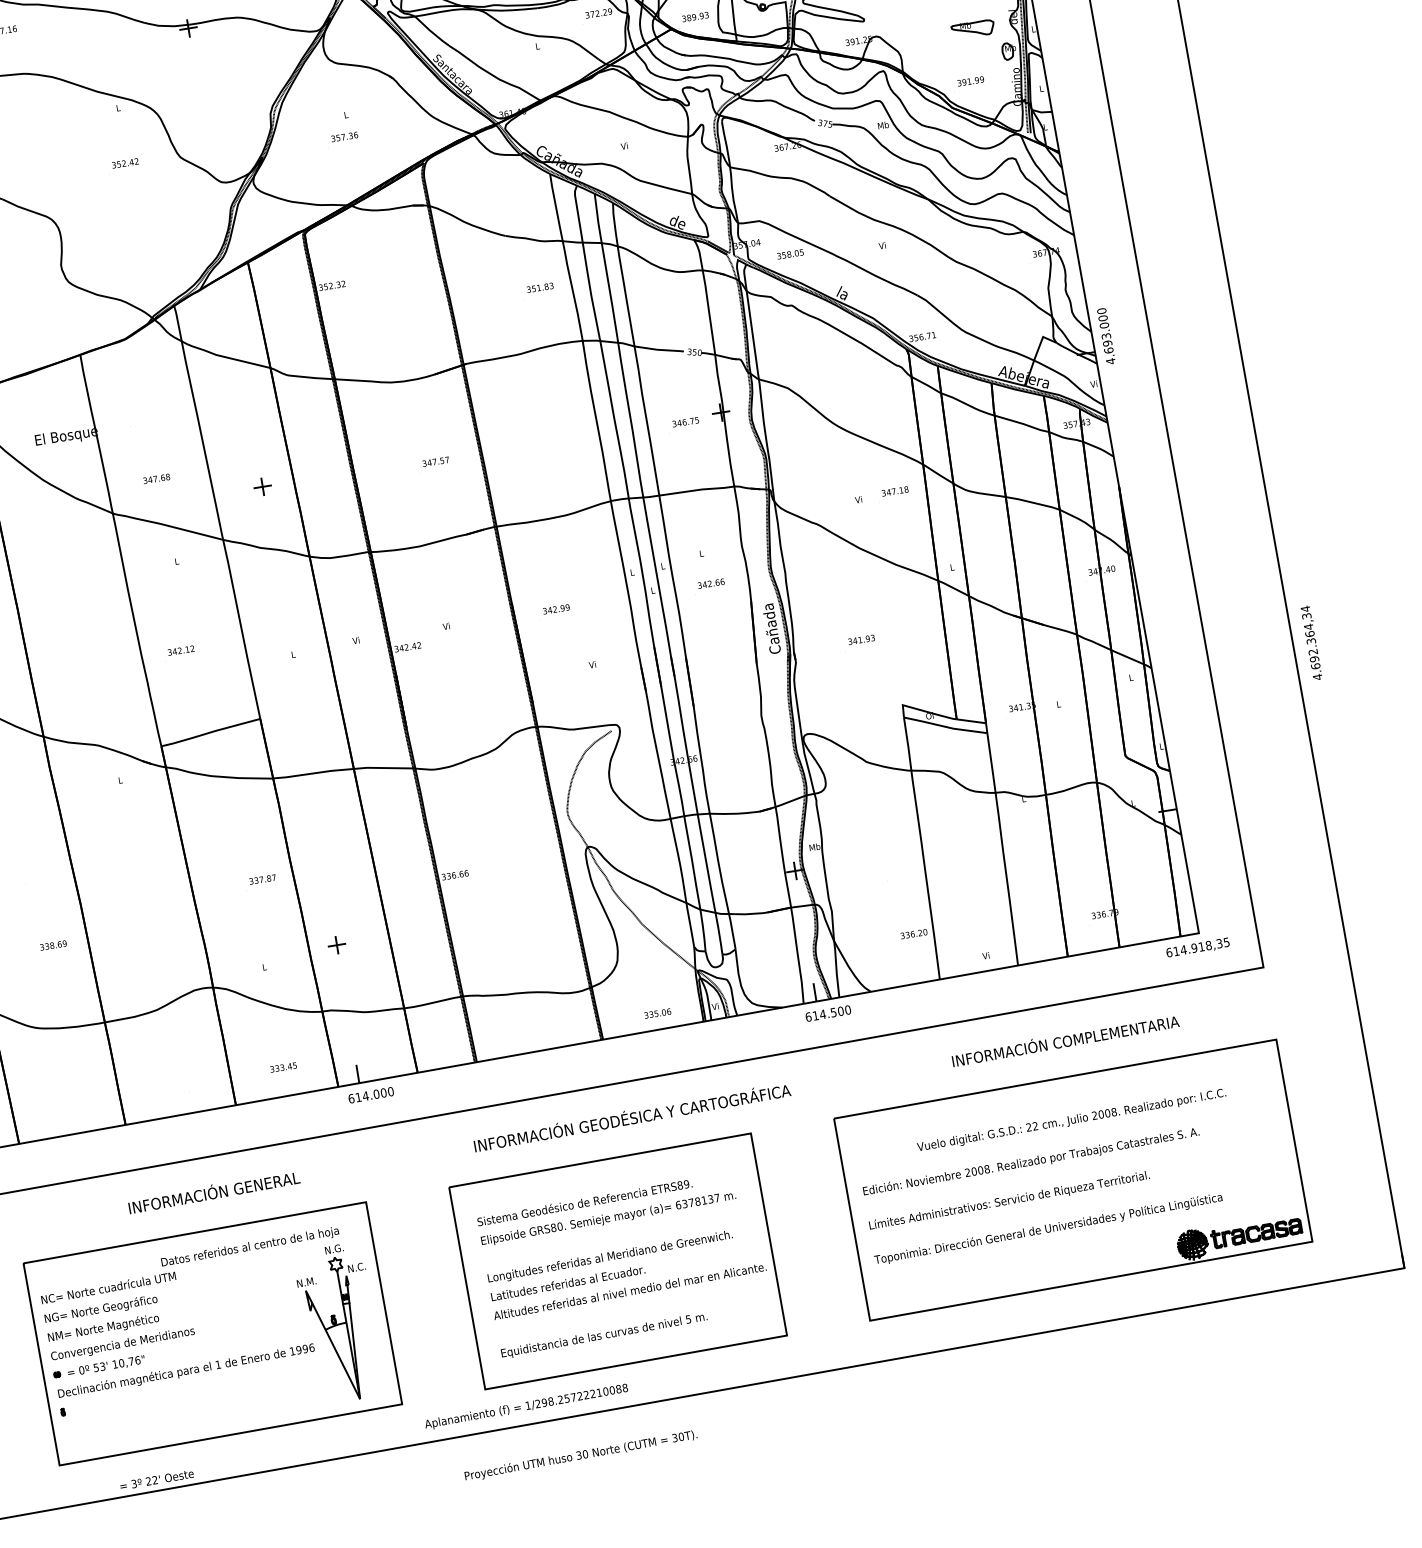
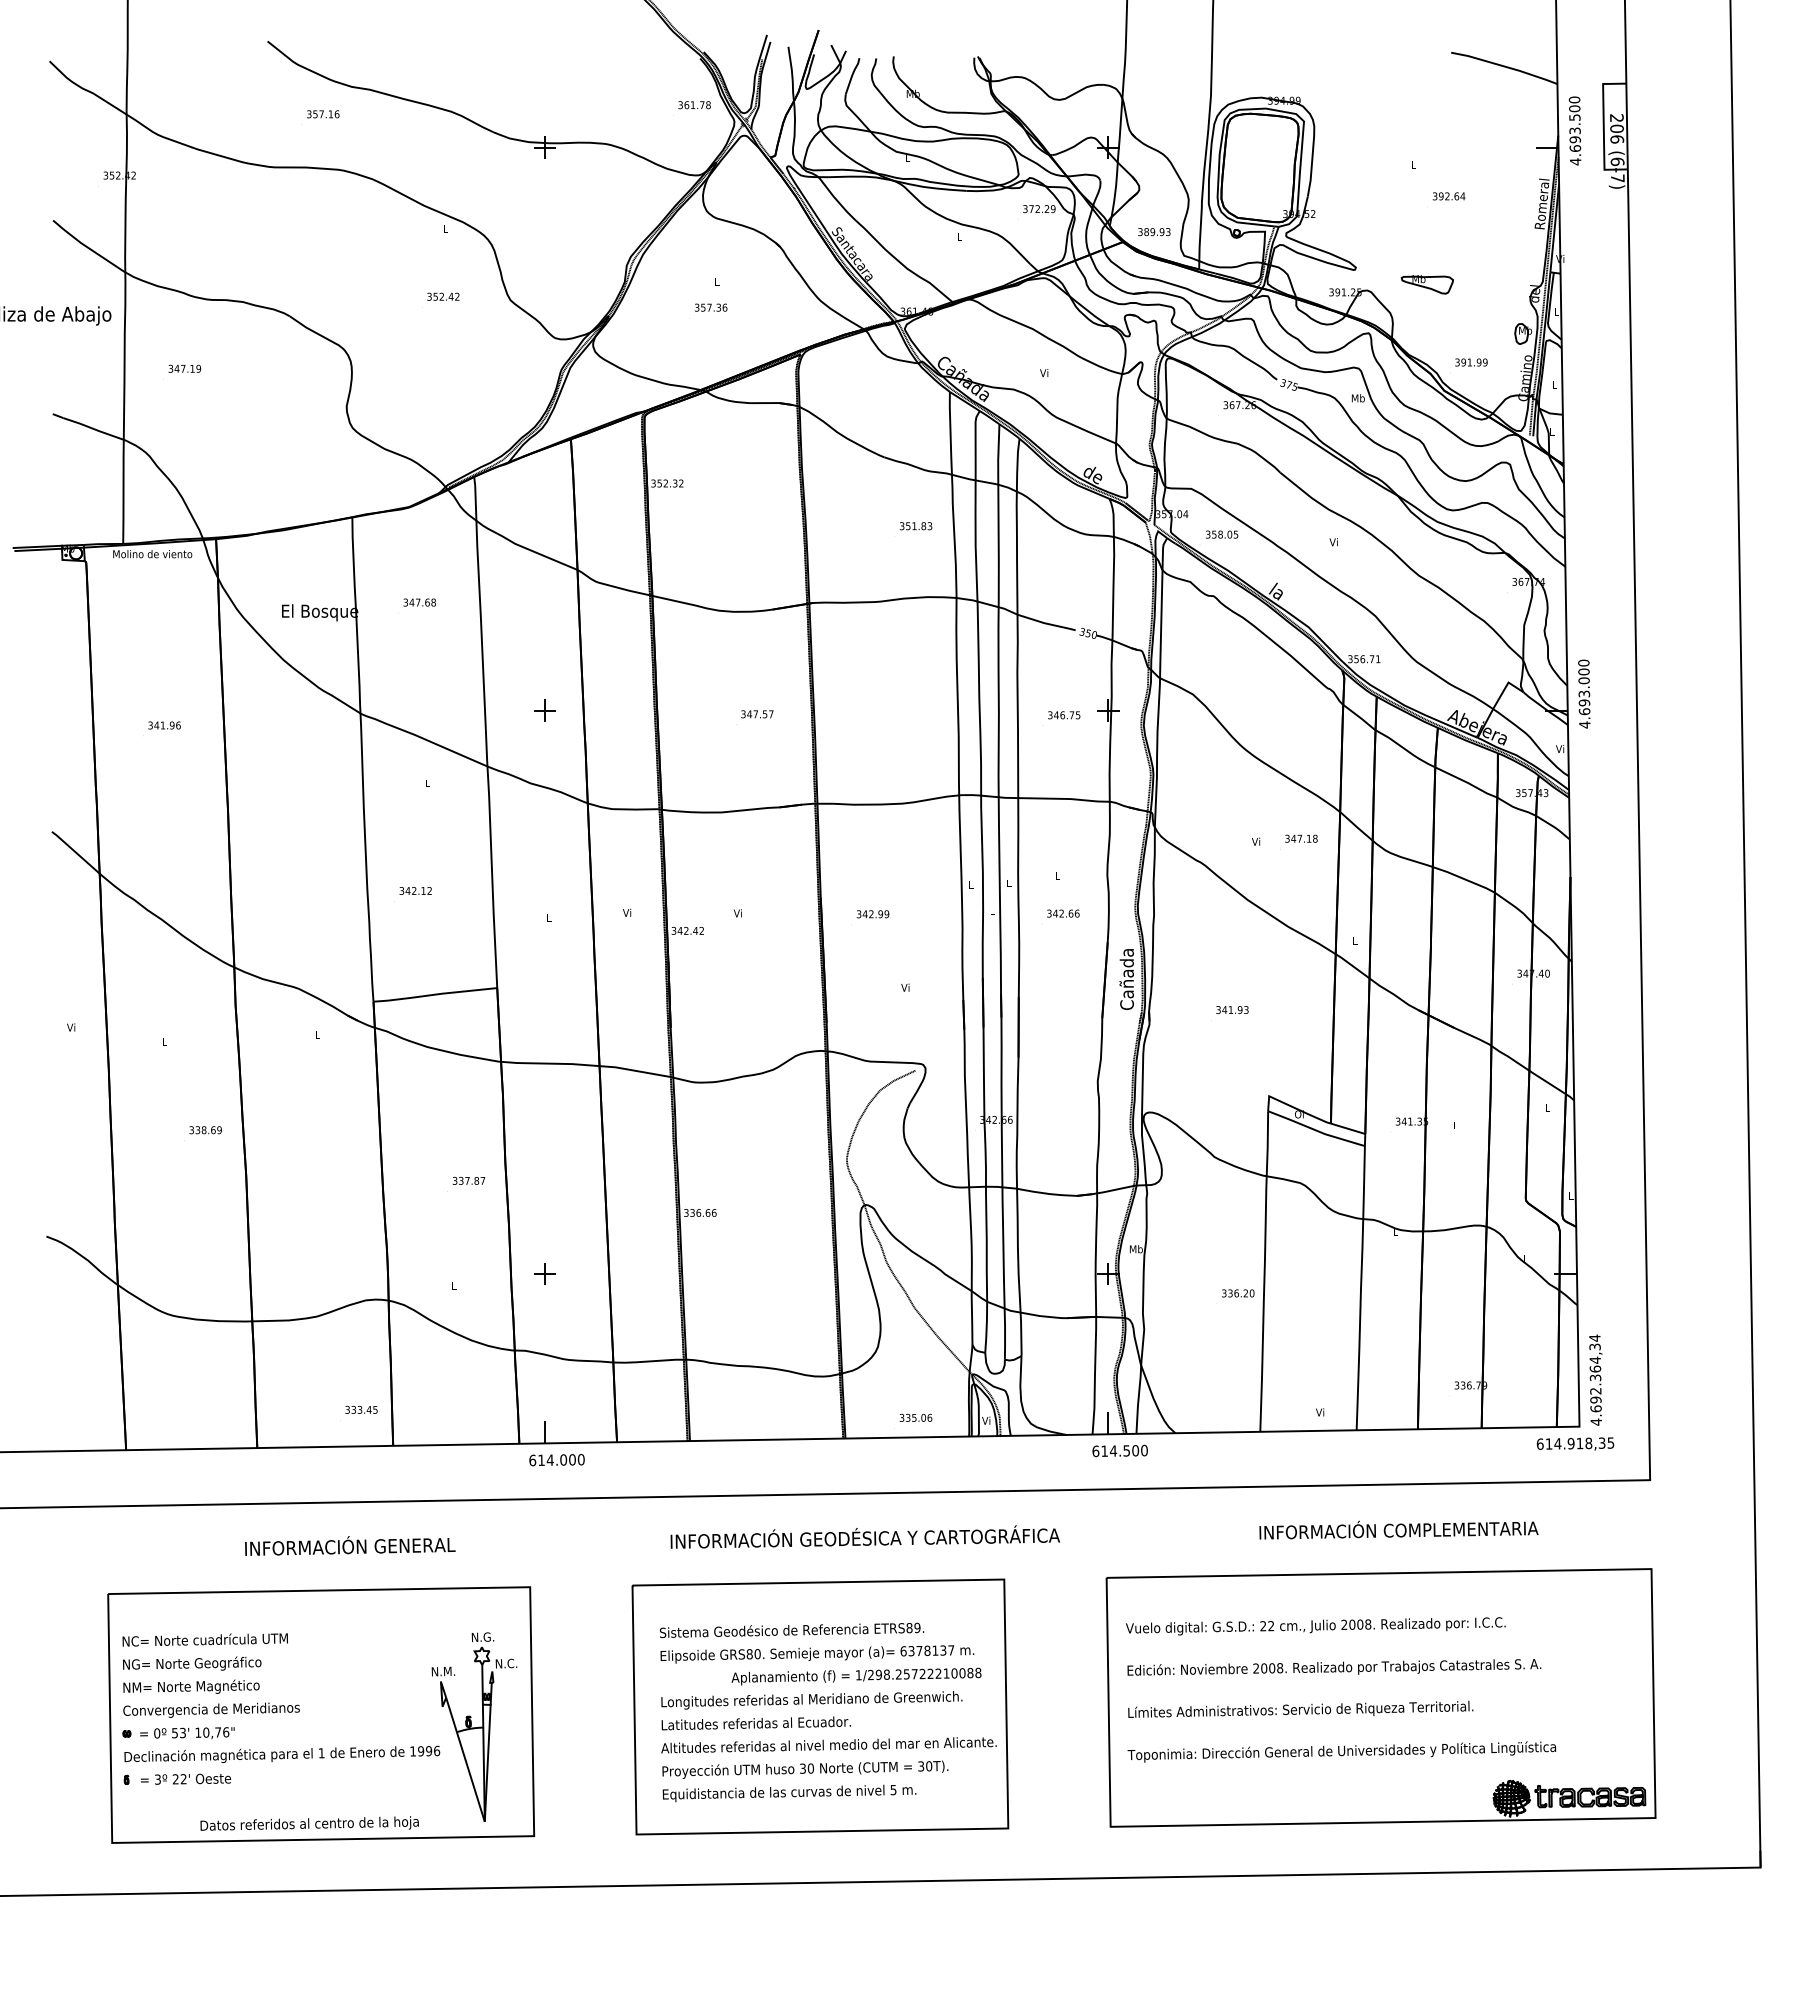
part: (972, 29) -> (1426, 284), moved
text: (156, 478) -> (419, 602), moved
text: (1311, 642) -> (1595, 1379), moved
text: (914, 934) -> (1238, 1293), moved
text: (53, 945) -> (205, 1130), moved
text: (283, 1067) -> (361, 1409), moved
text: (1071, 1120) -> (1315, 1626), moved
text: (249, 1246) -> (309, 1823), moved
text: (526, 1406) -> (856, 1676), moved
text: (581, 1455) -> (805, 1769), moved
text: (157, 1479) -> (186, 1778), moved

